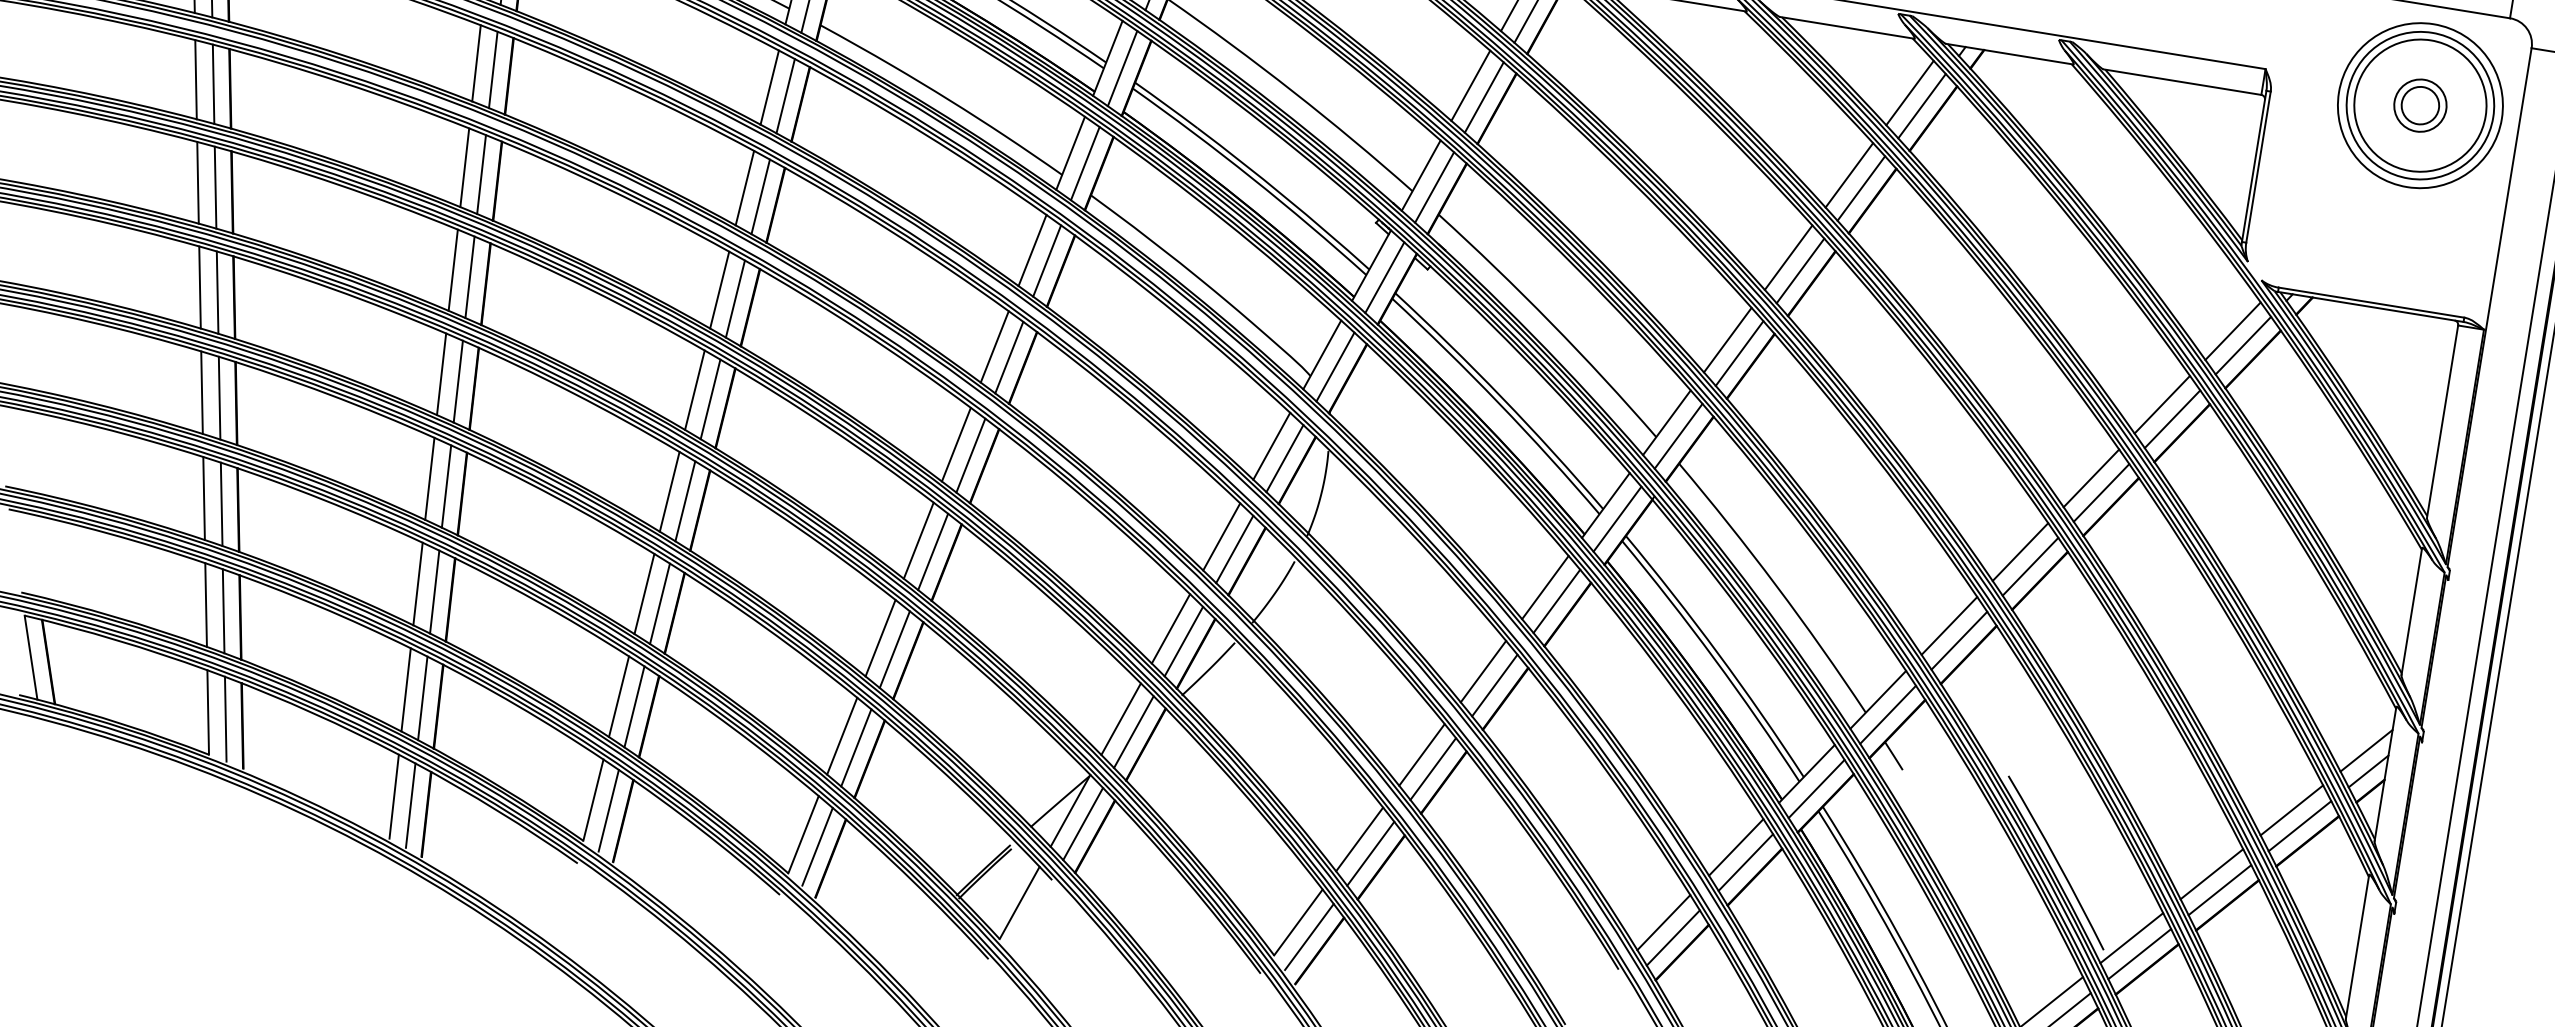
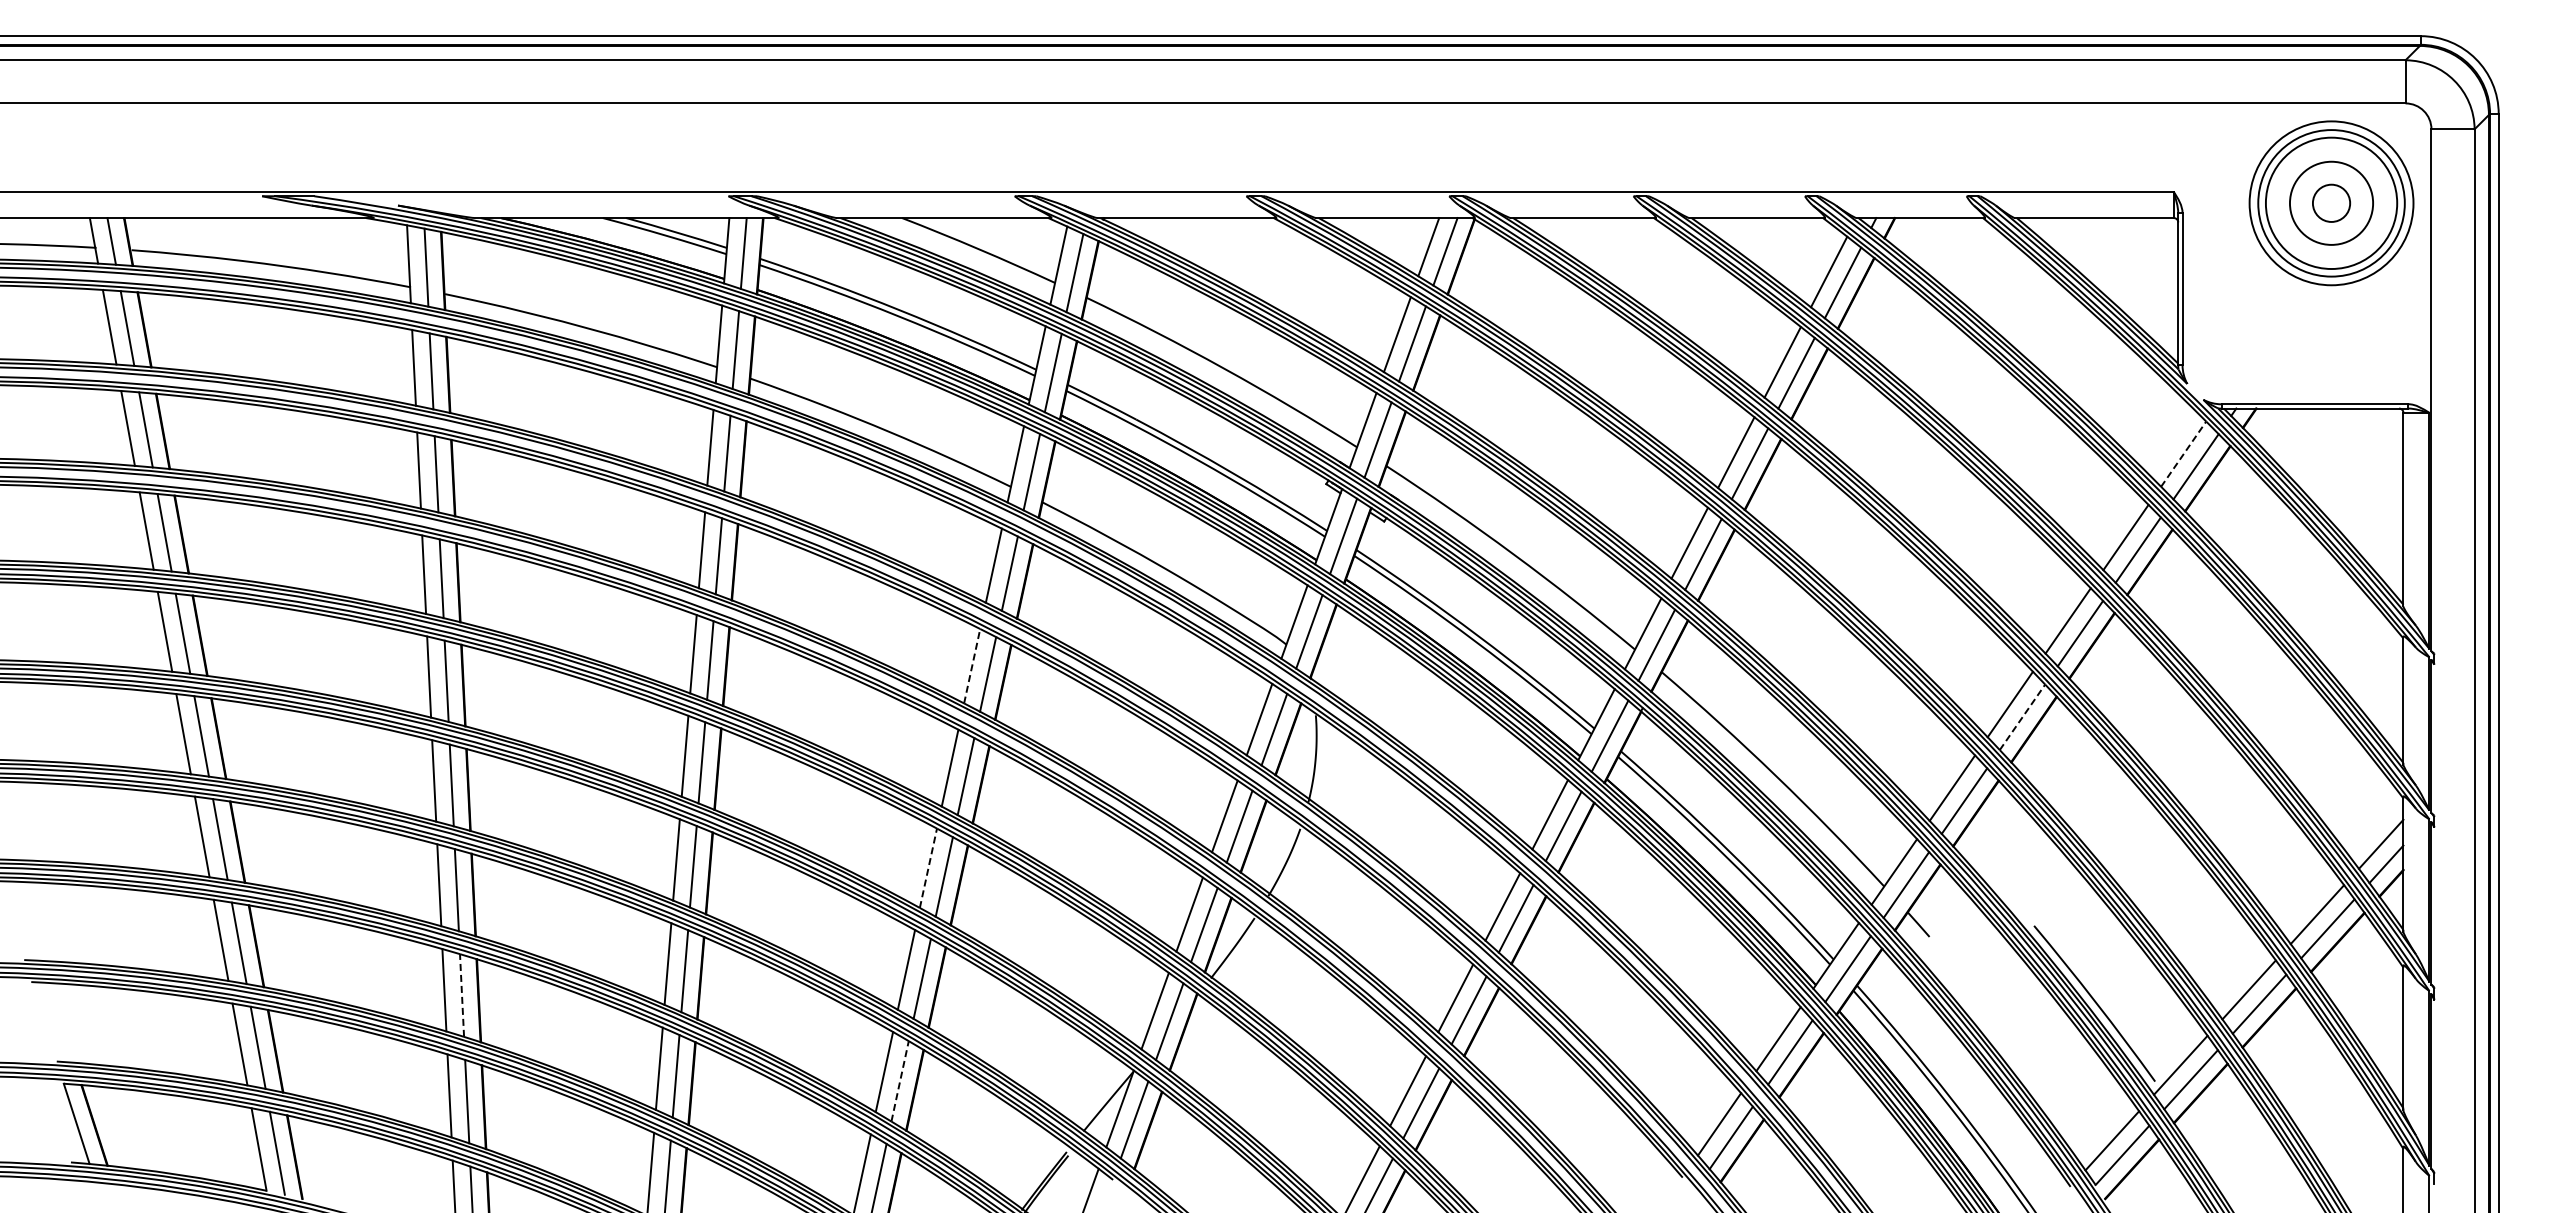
circle: (2420, 105) -> (2331, 203), size x1.6
line: (2232, 331) -> (2183, 454), solid -> dashed
line: (995, 346) -> (972, 665), solid -> dashed
line: (918, 540) -> (928, 868), solid -> dashed
line: (2030, 566) -> (2022, 717), solid -> dashed
line: (435, 592) -> (462, 995), solid -> dashed
line: (856, 747) -> (900, 1080), solid -> dashed

